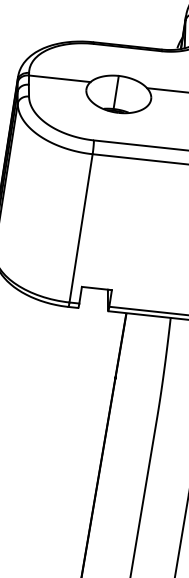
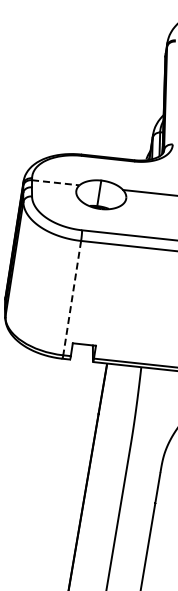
line: (59, 78) -> (55, 182), solid -> dashed
line: (81, 228) -> (72, 298), solid -> dashed

